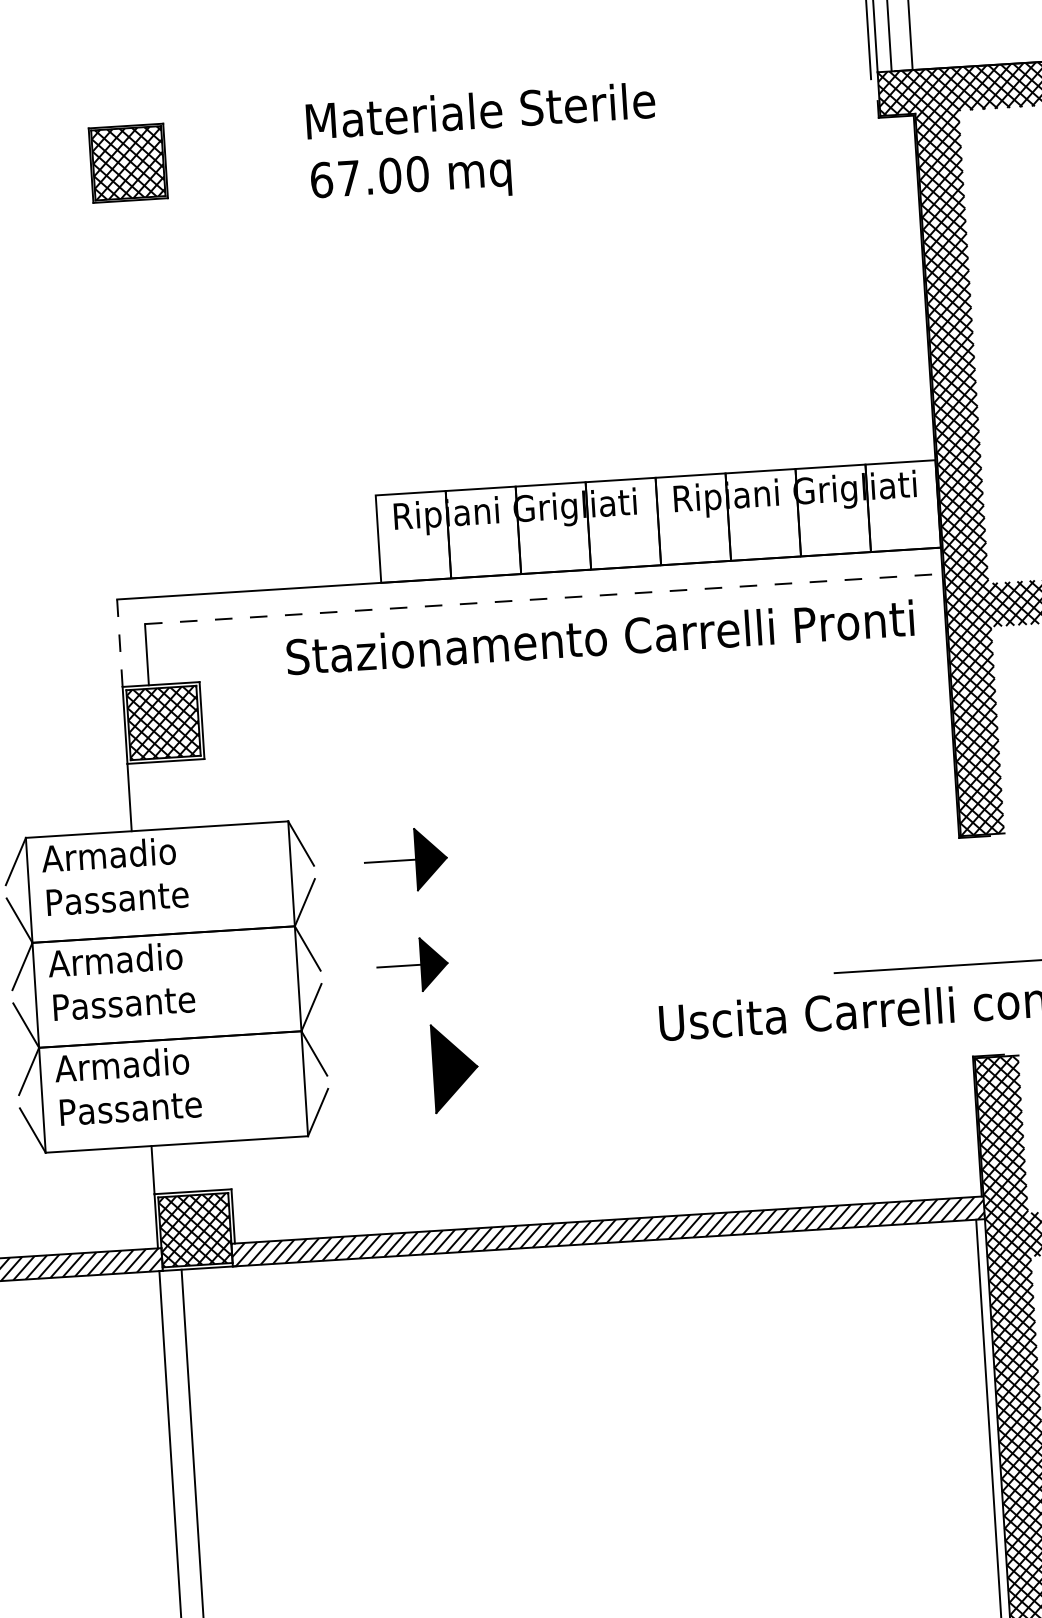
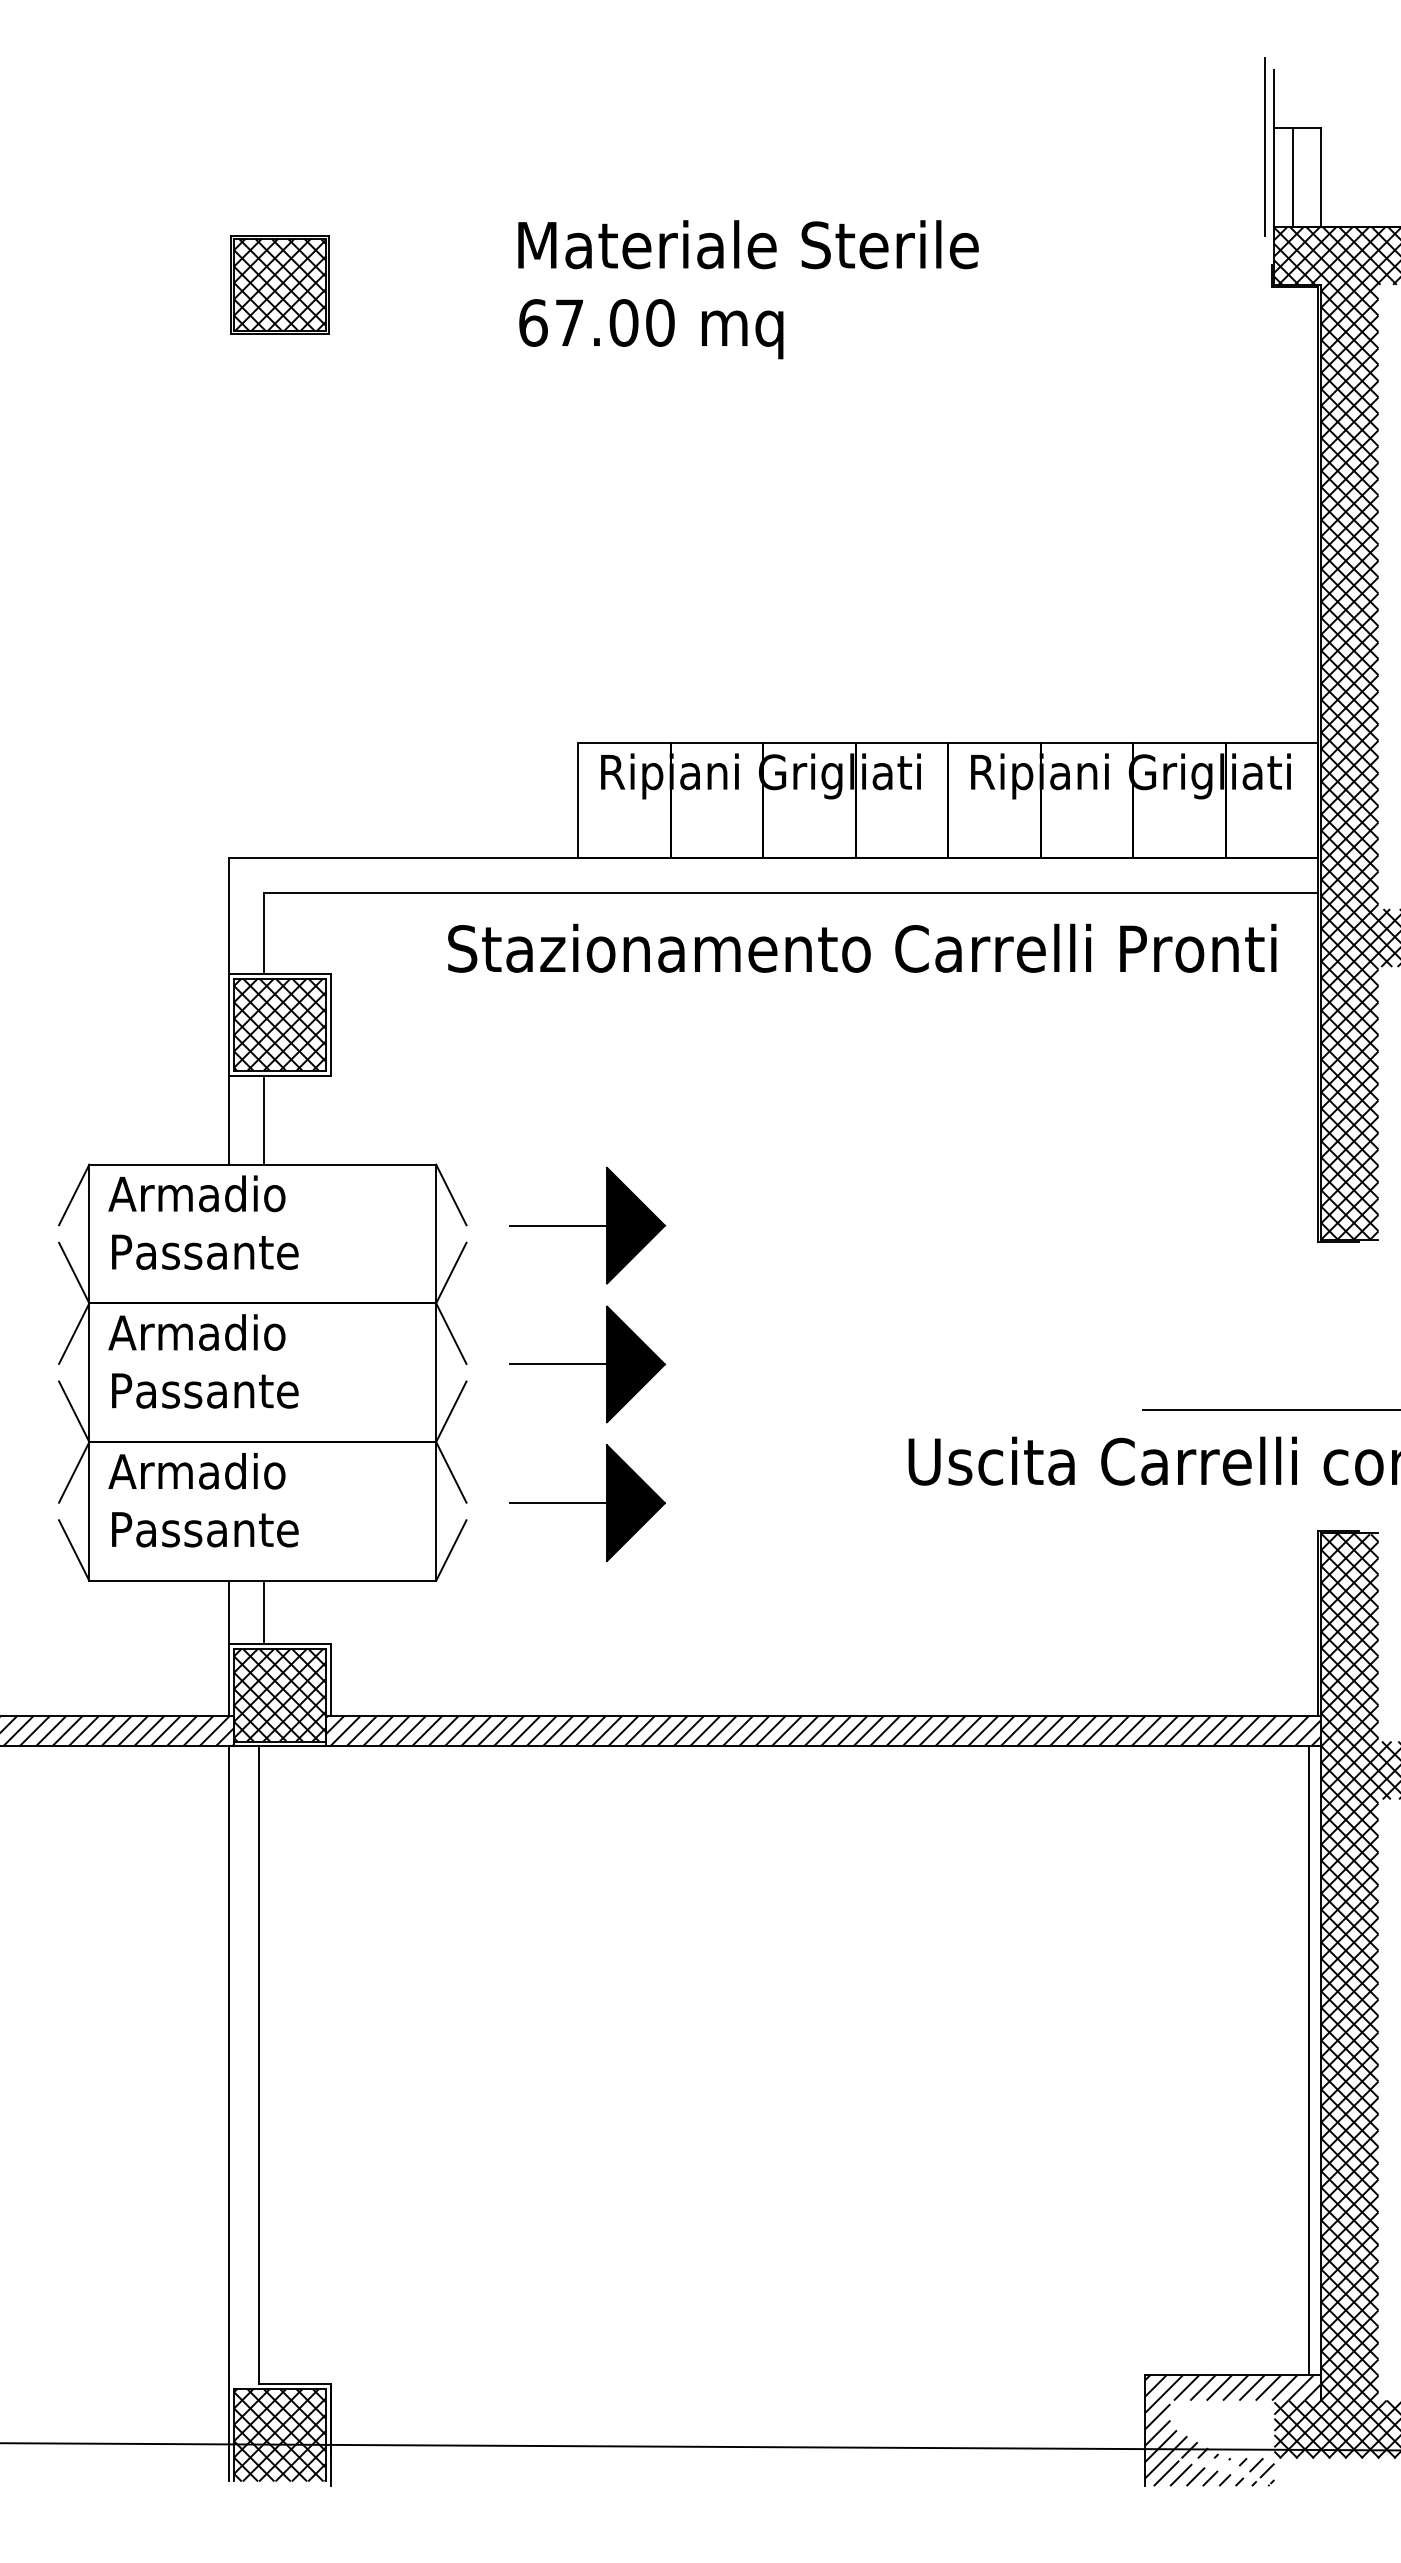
line: (544, 598) -> (791, 892), dashed -> solid
line: (120, 643) -> (229, 916), dashed -> solid
line: (155, 796) -> (263, 1120), added
part: (405, 860) -> (587, 1225), size x1.43
part: (412, 965) -> (587, 1364), size x1.67
line: (396, 1071) -> (558, 1503), added
line: (178, 1168) -> (263, 1612), added

